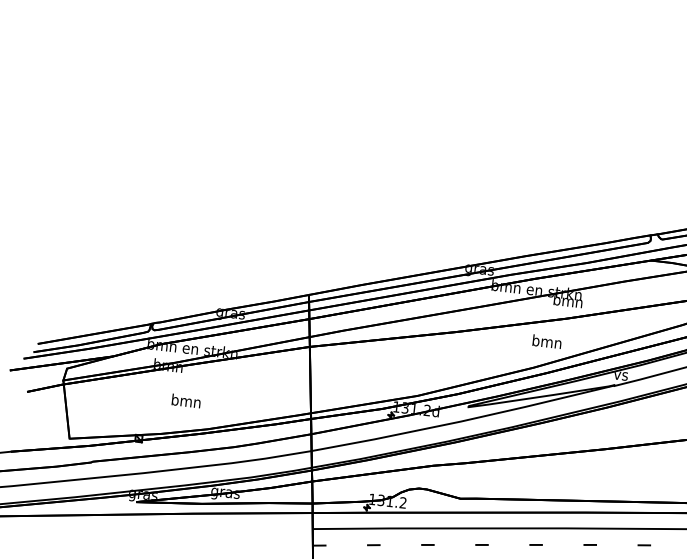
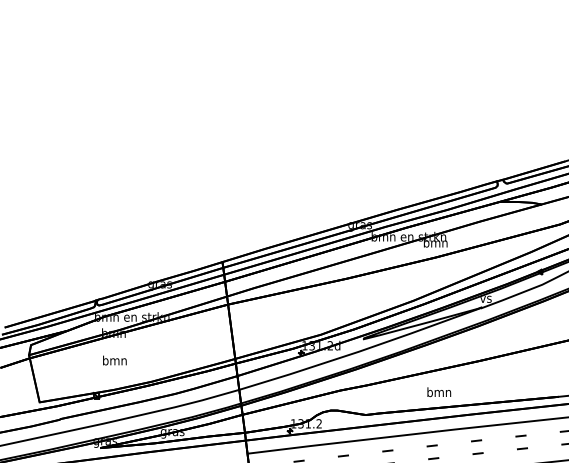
text: (547, 342) -> (439, 392), moved
text: (185, 400) -> (114, 360), moved

